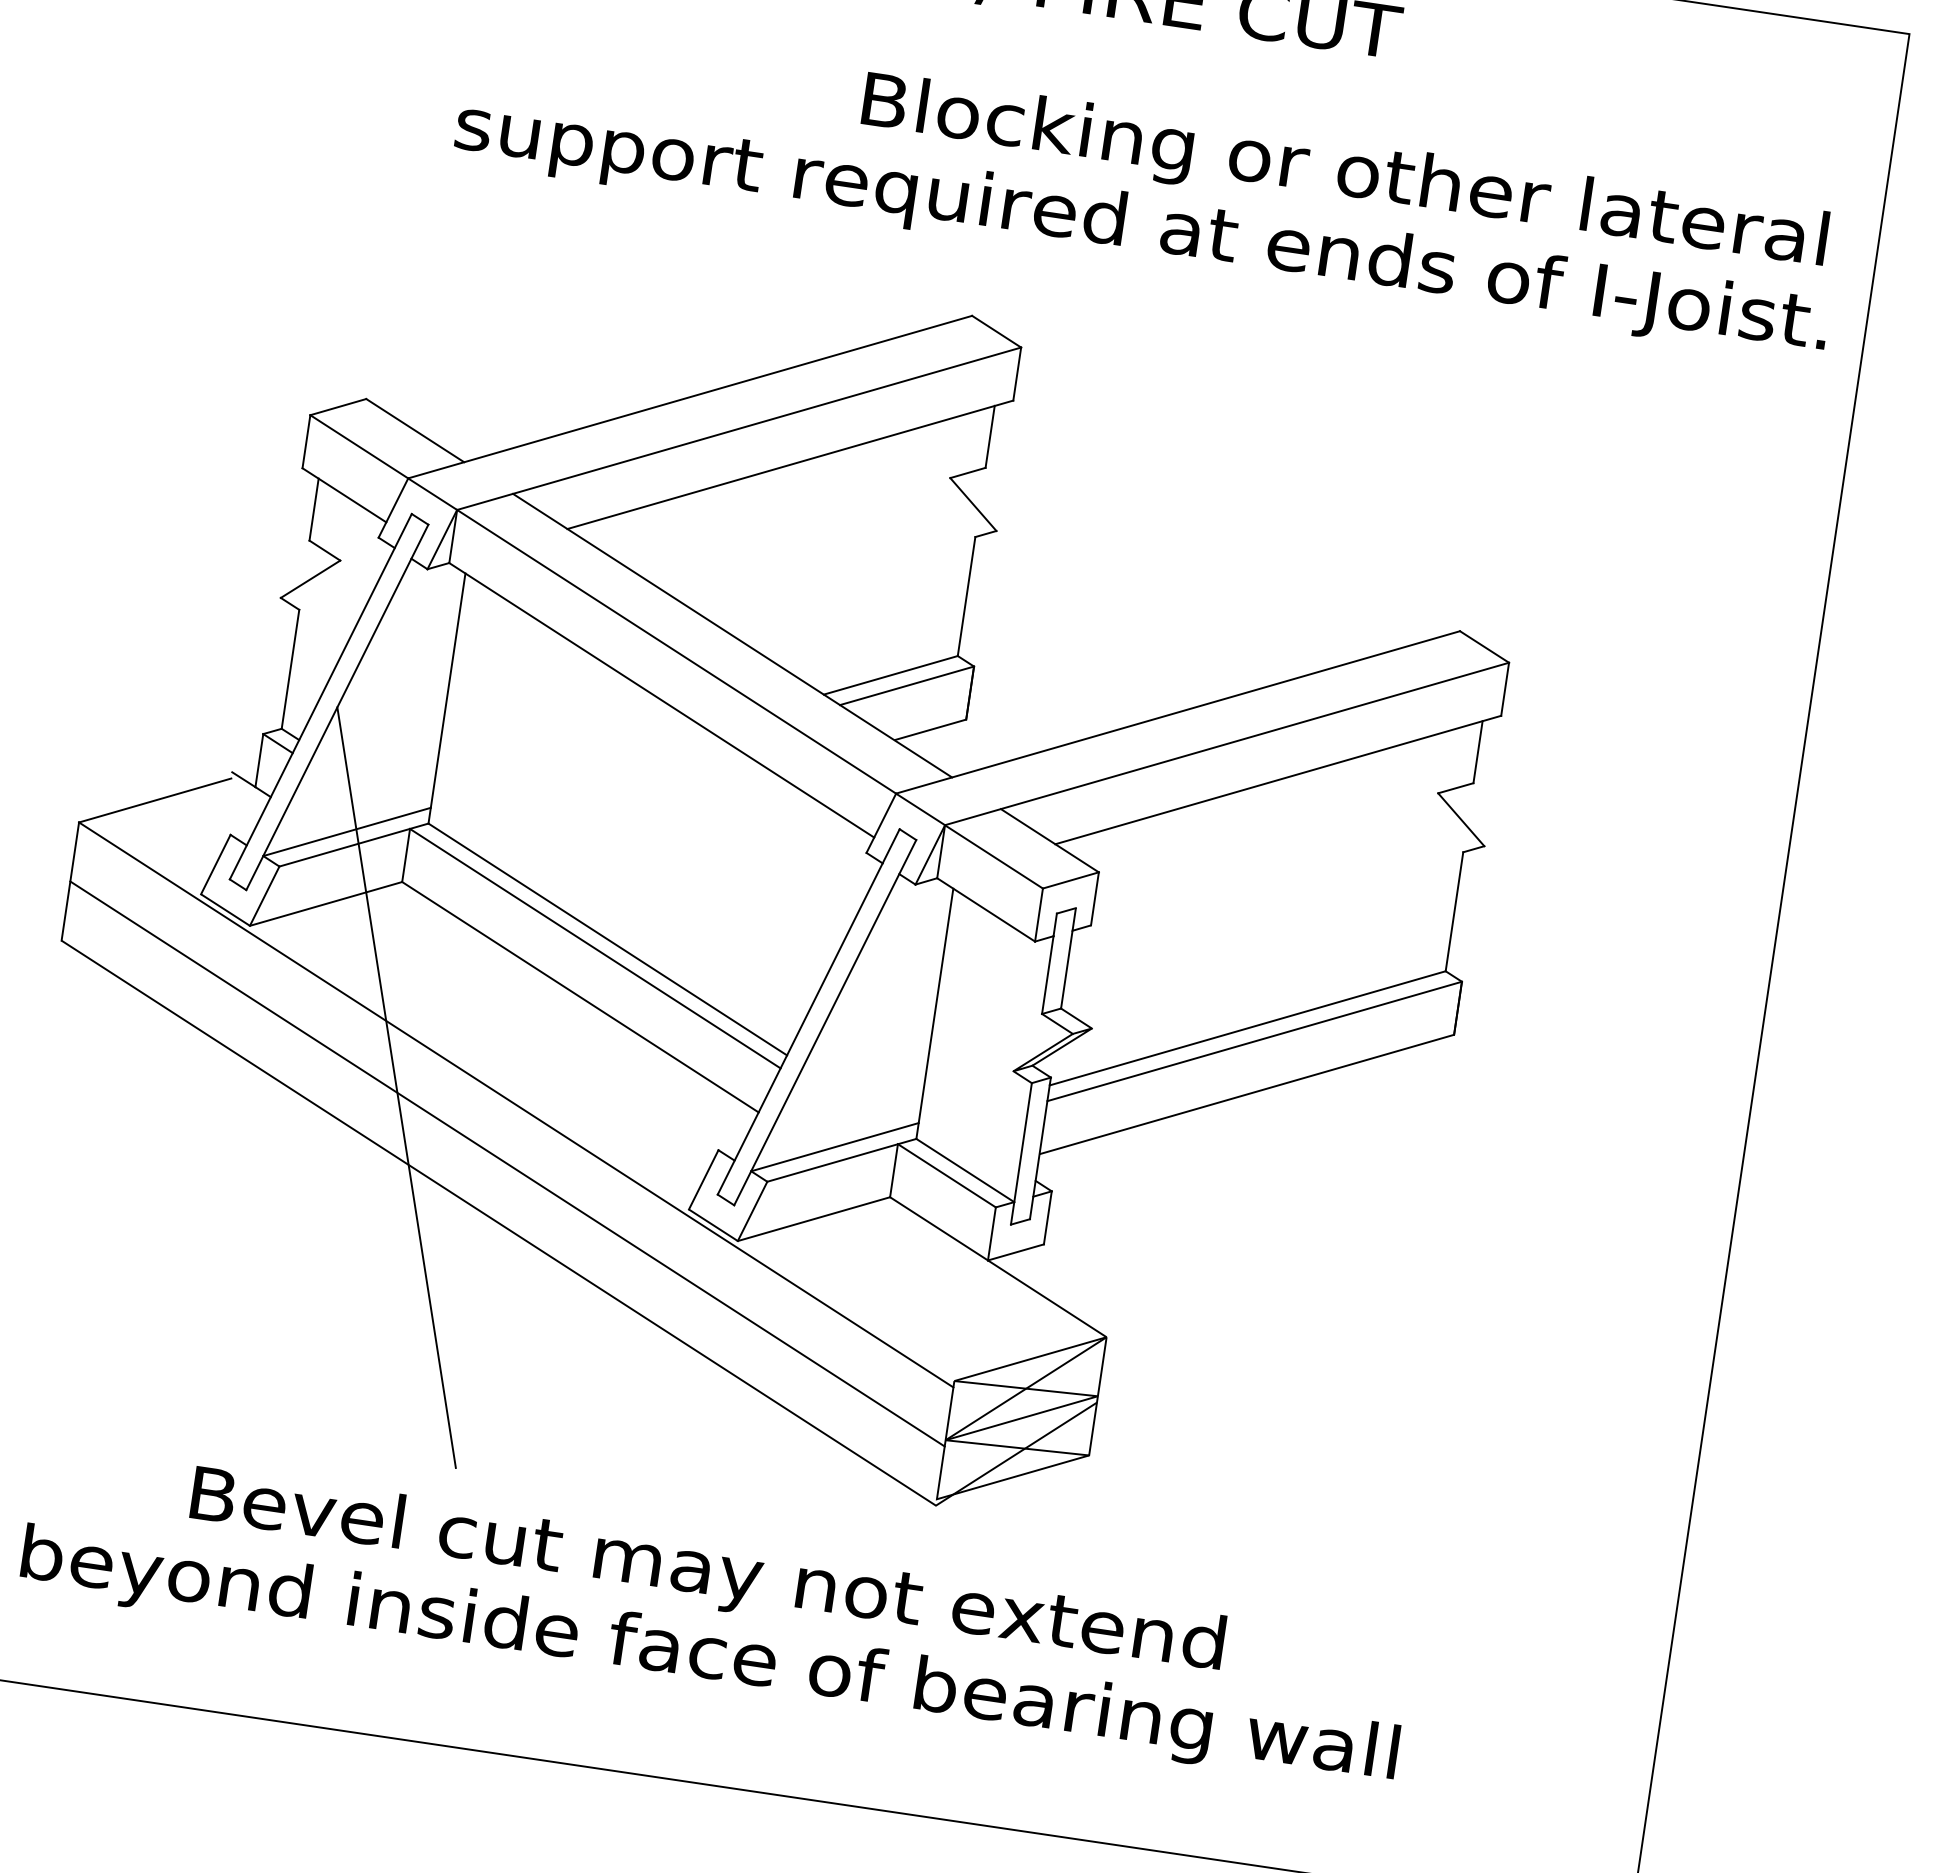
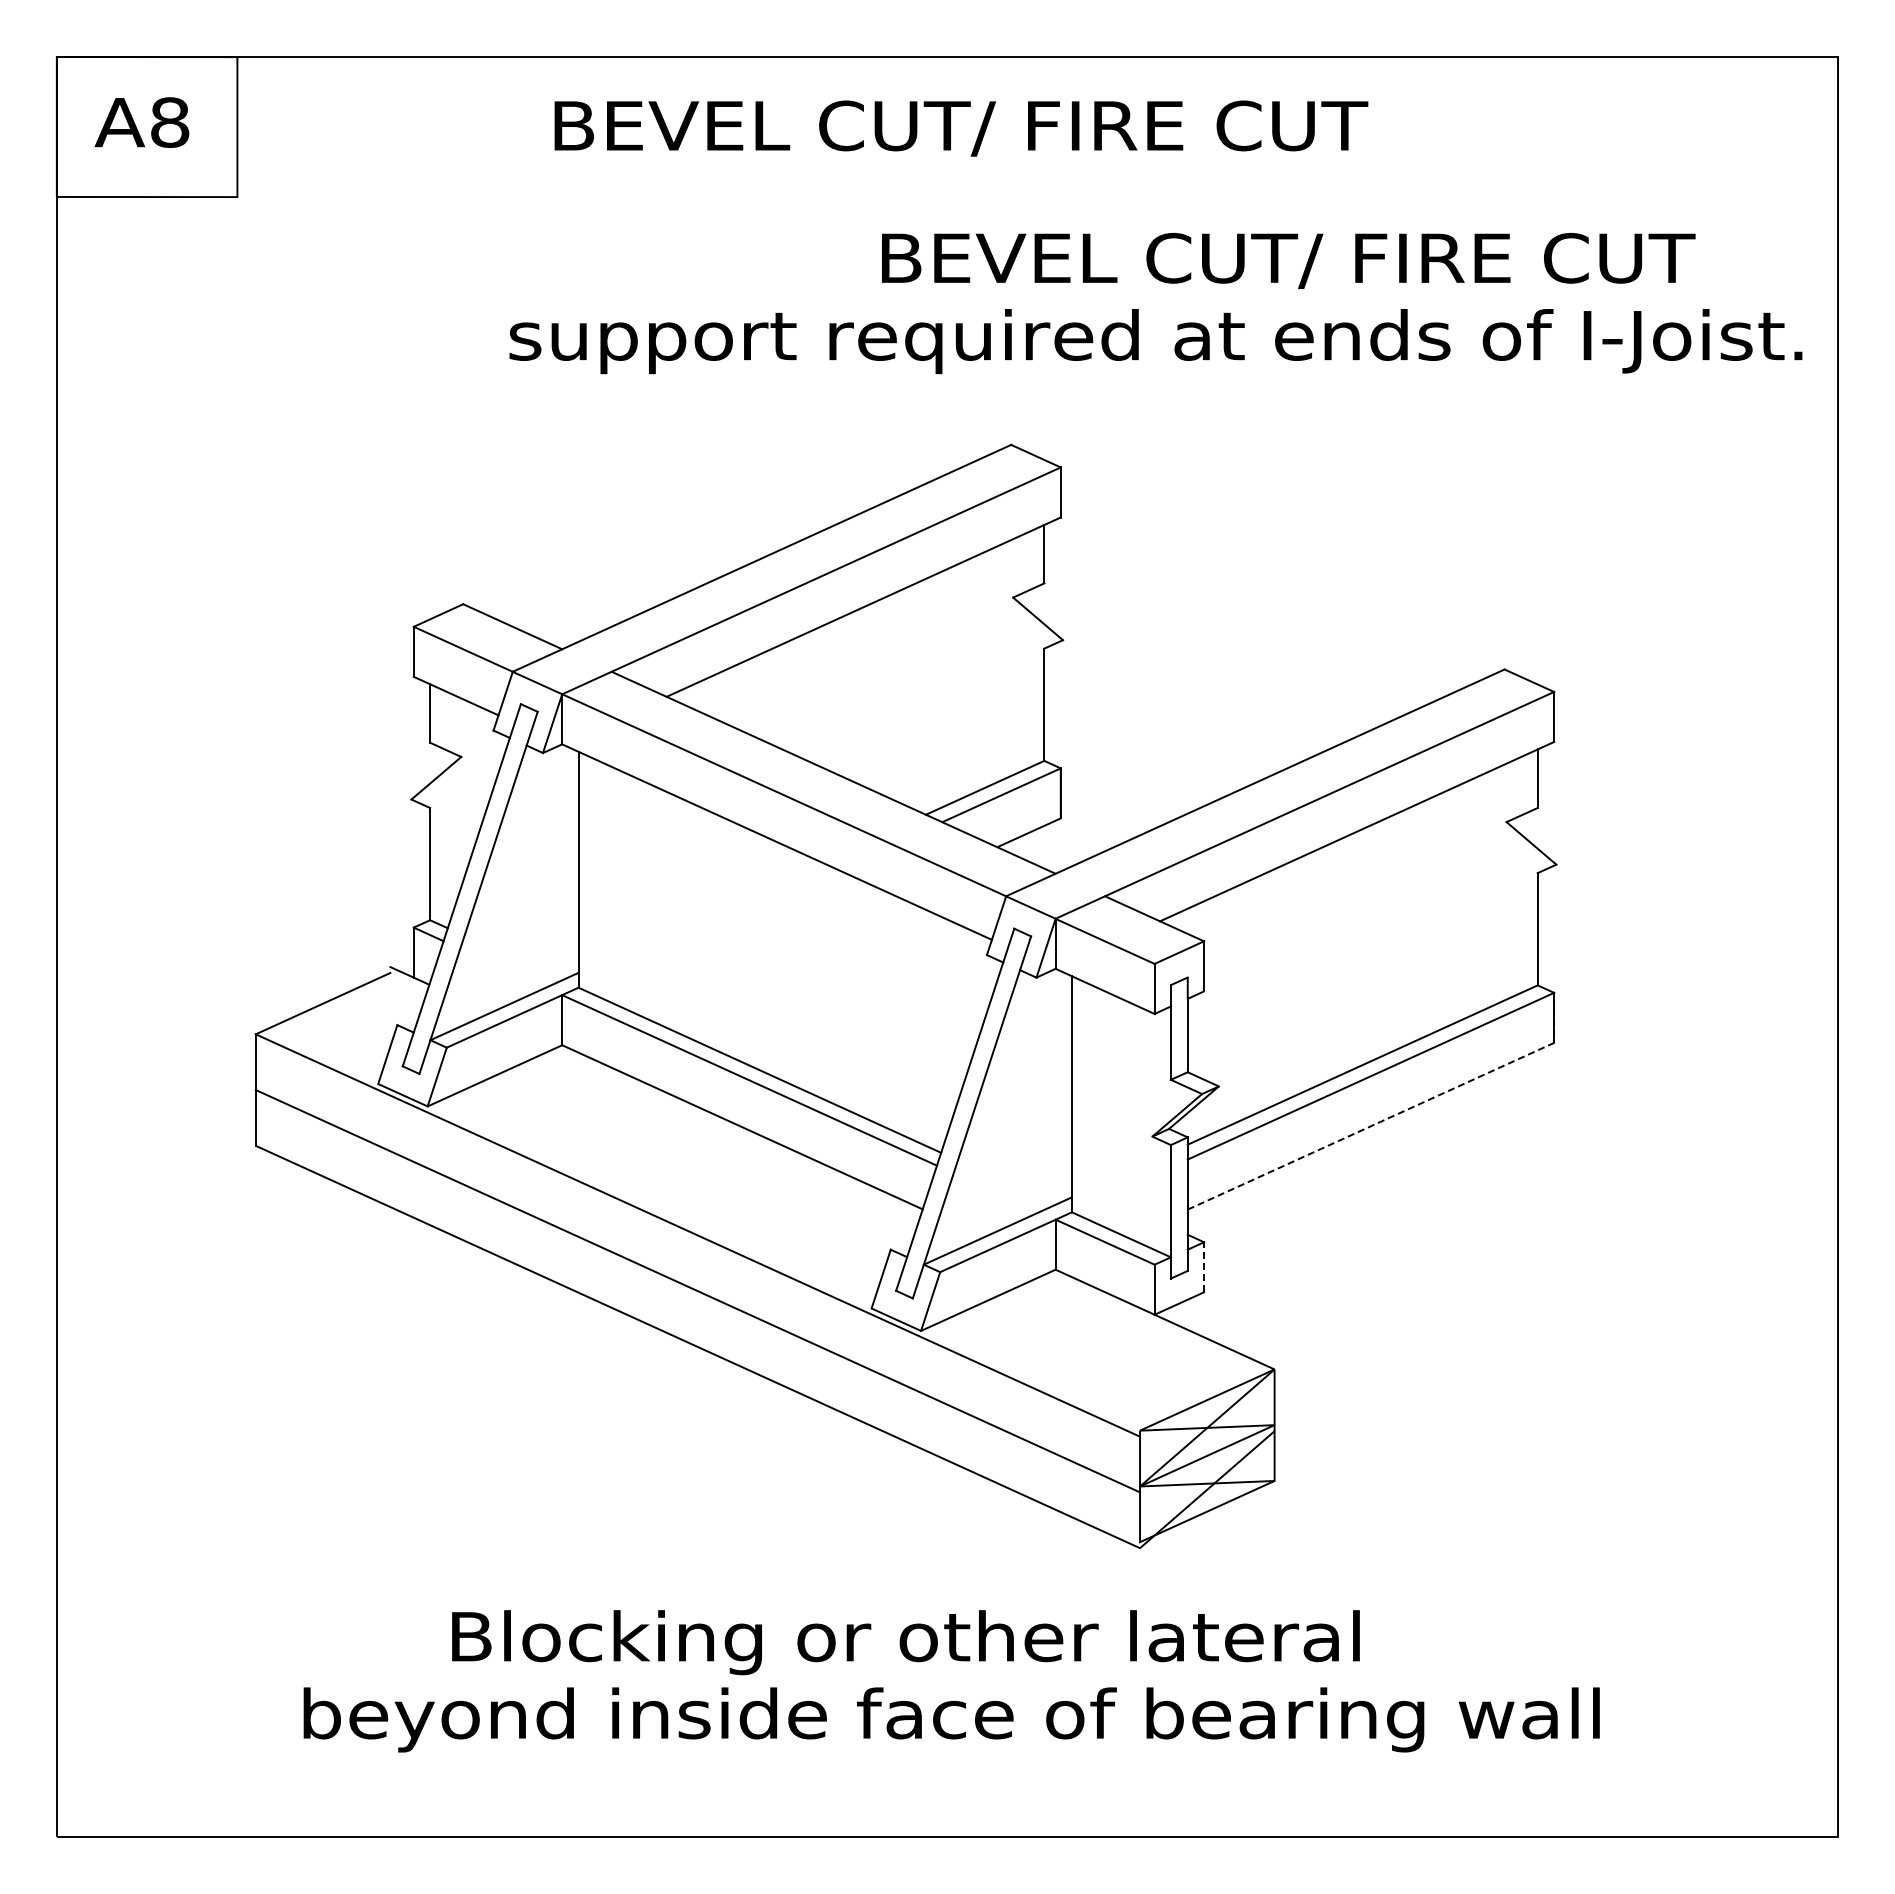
text: (1371, 178) -> (1361, 263), Blocking or other lateral -> BEVEL CUT/ FIRE CUT
line: (1274, 1086) -> (1395, 1115), solid -> dashed
line: (396, 1087) -> (584, 1235), removed
line: (1048, 1217) -> (1204, 1266), solid -> dashed
text: (733, 1577) -> (962, 1642), Bevel cut may not extend -> Blocking or other lateral

